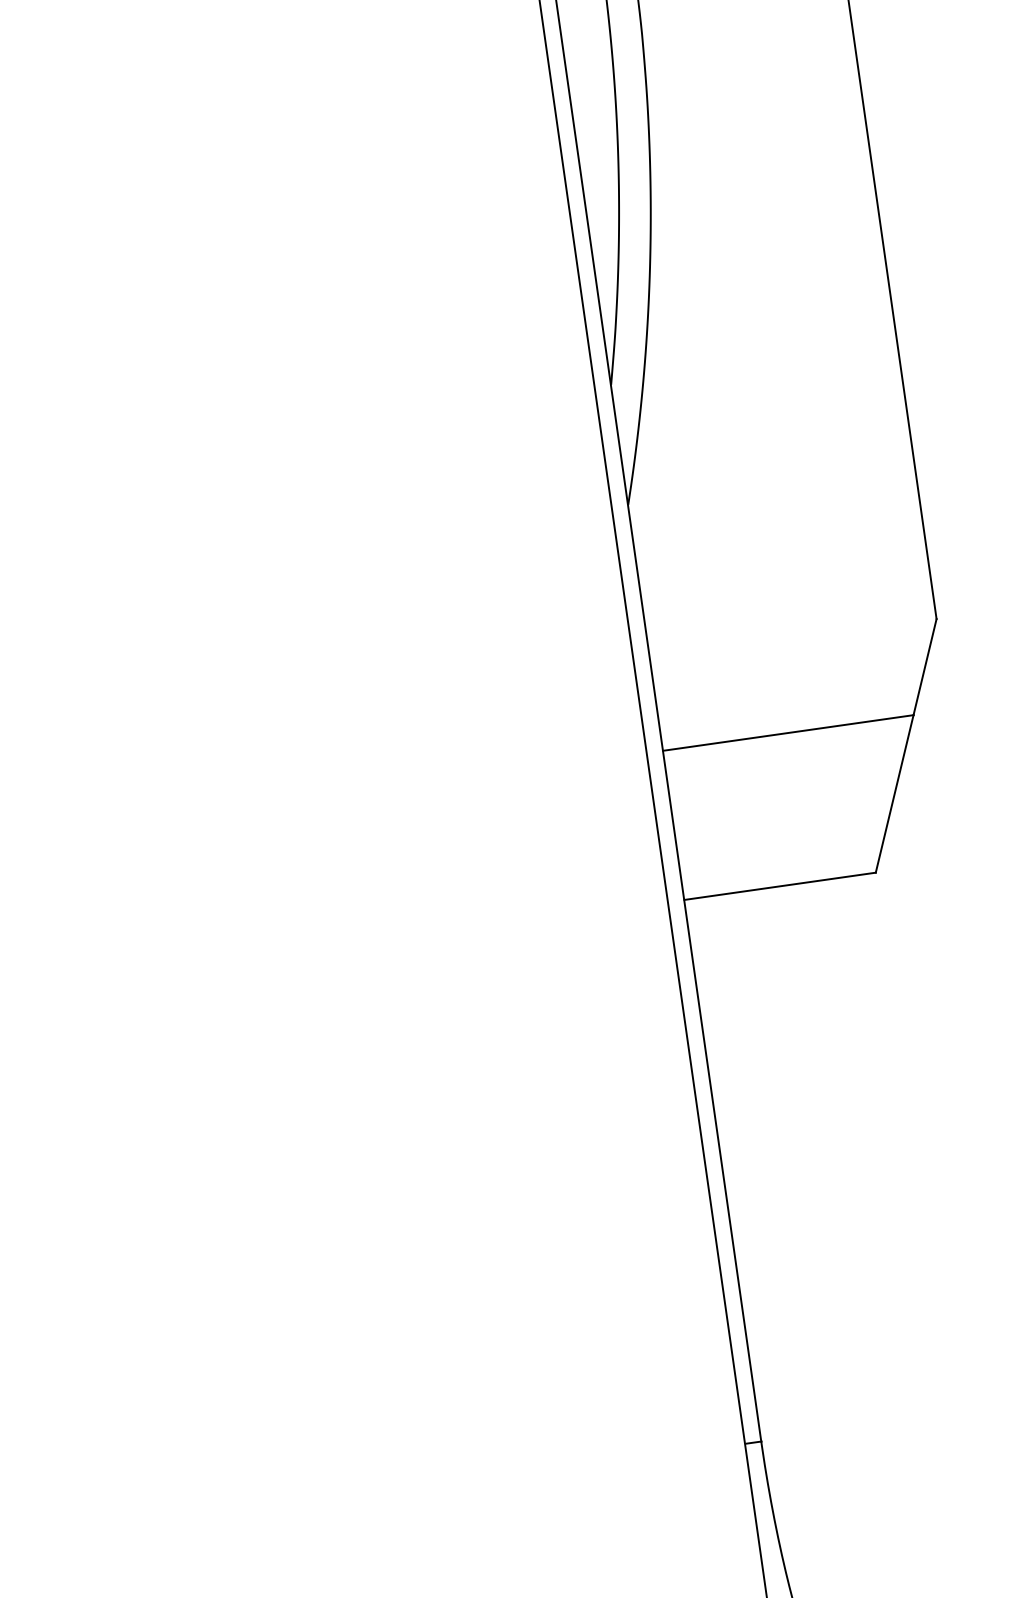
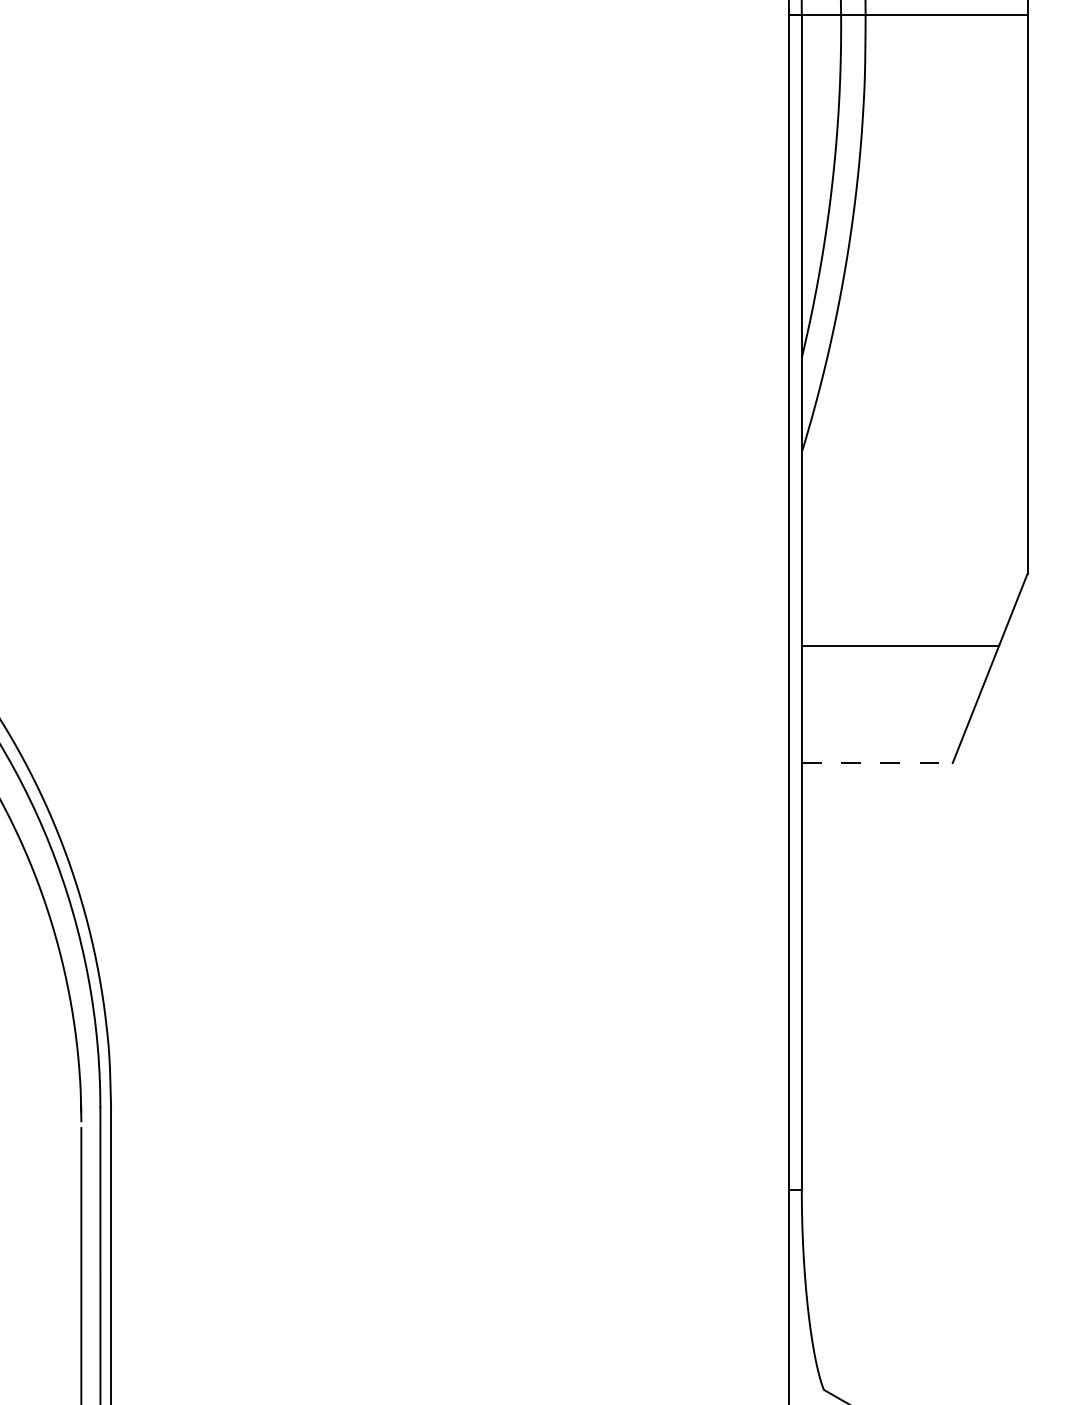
line: (780, 886) -> (877, 763), solid -> dashed

